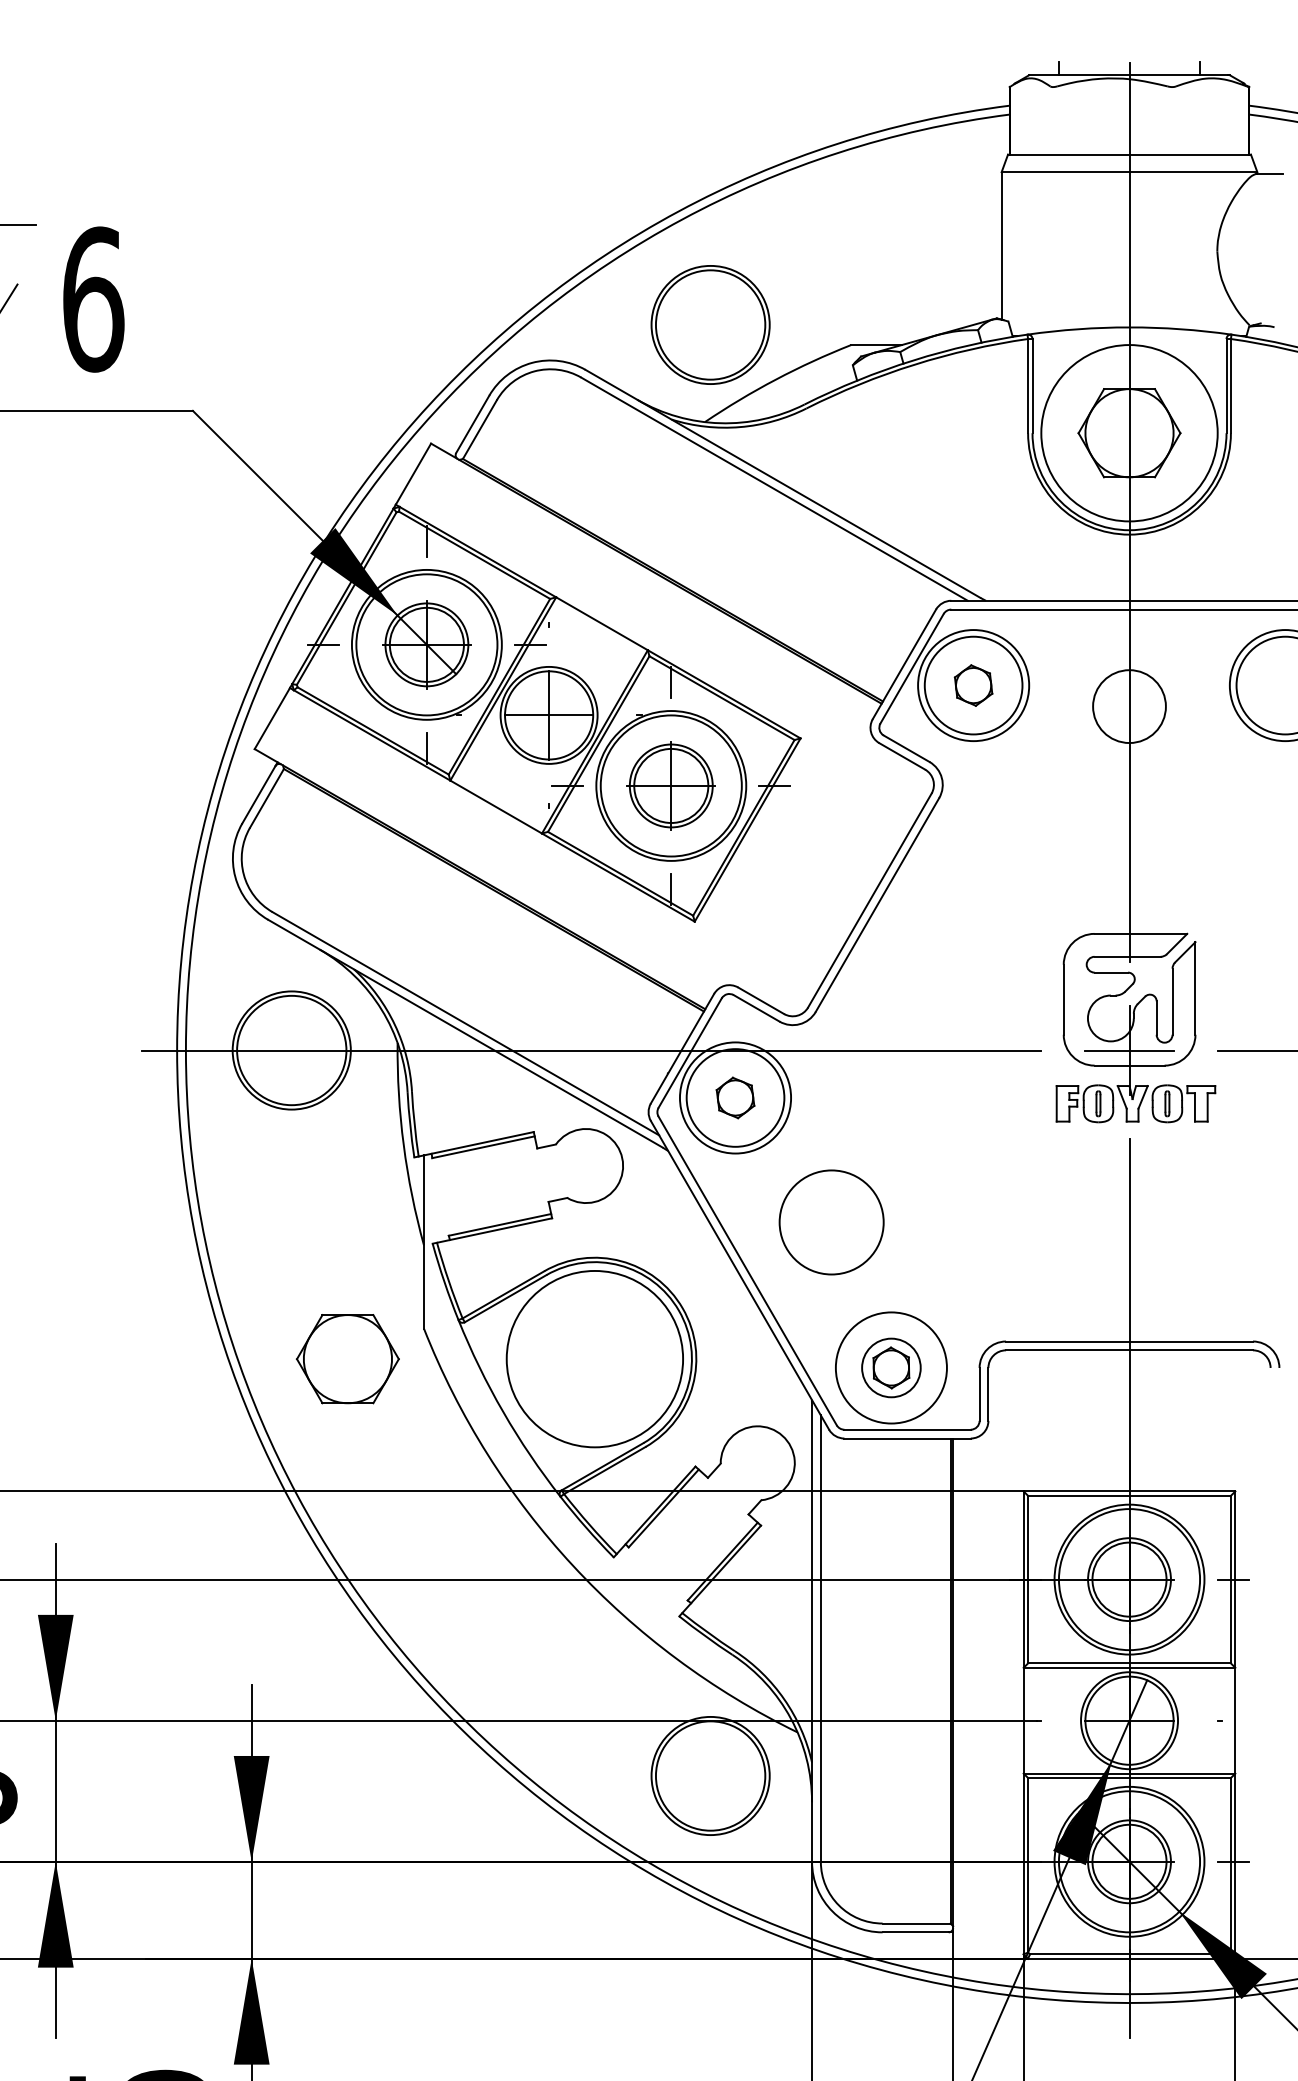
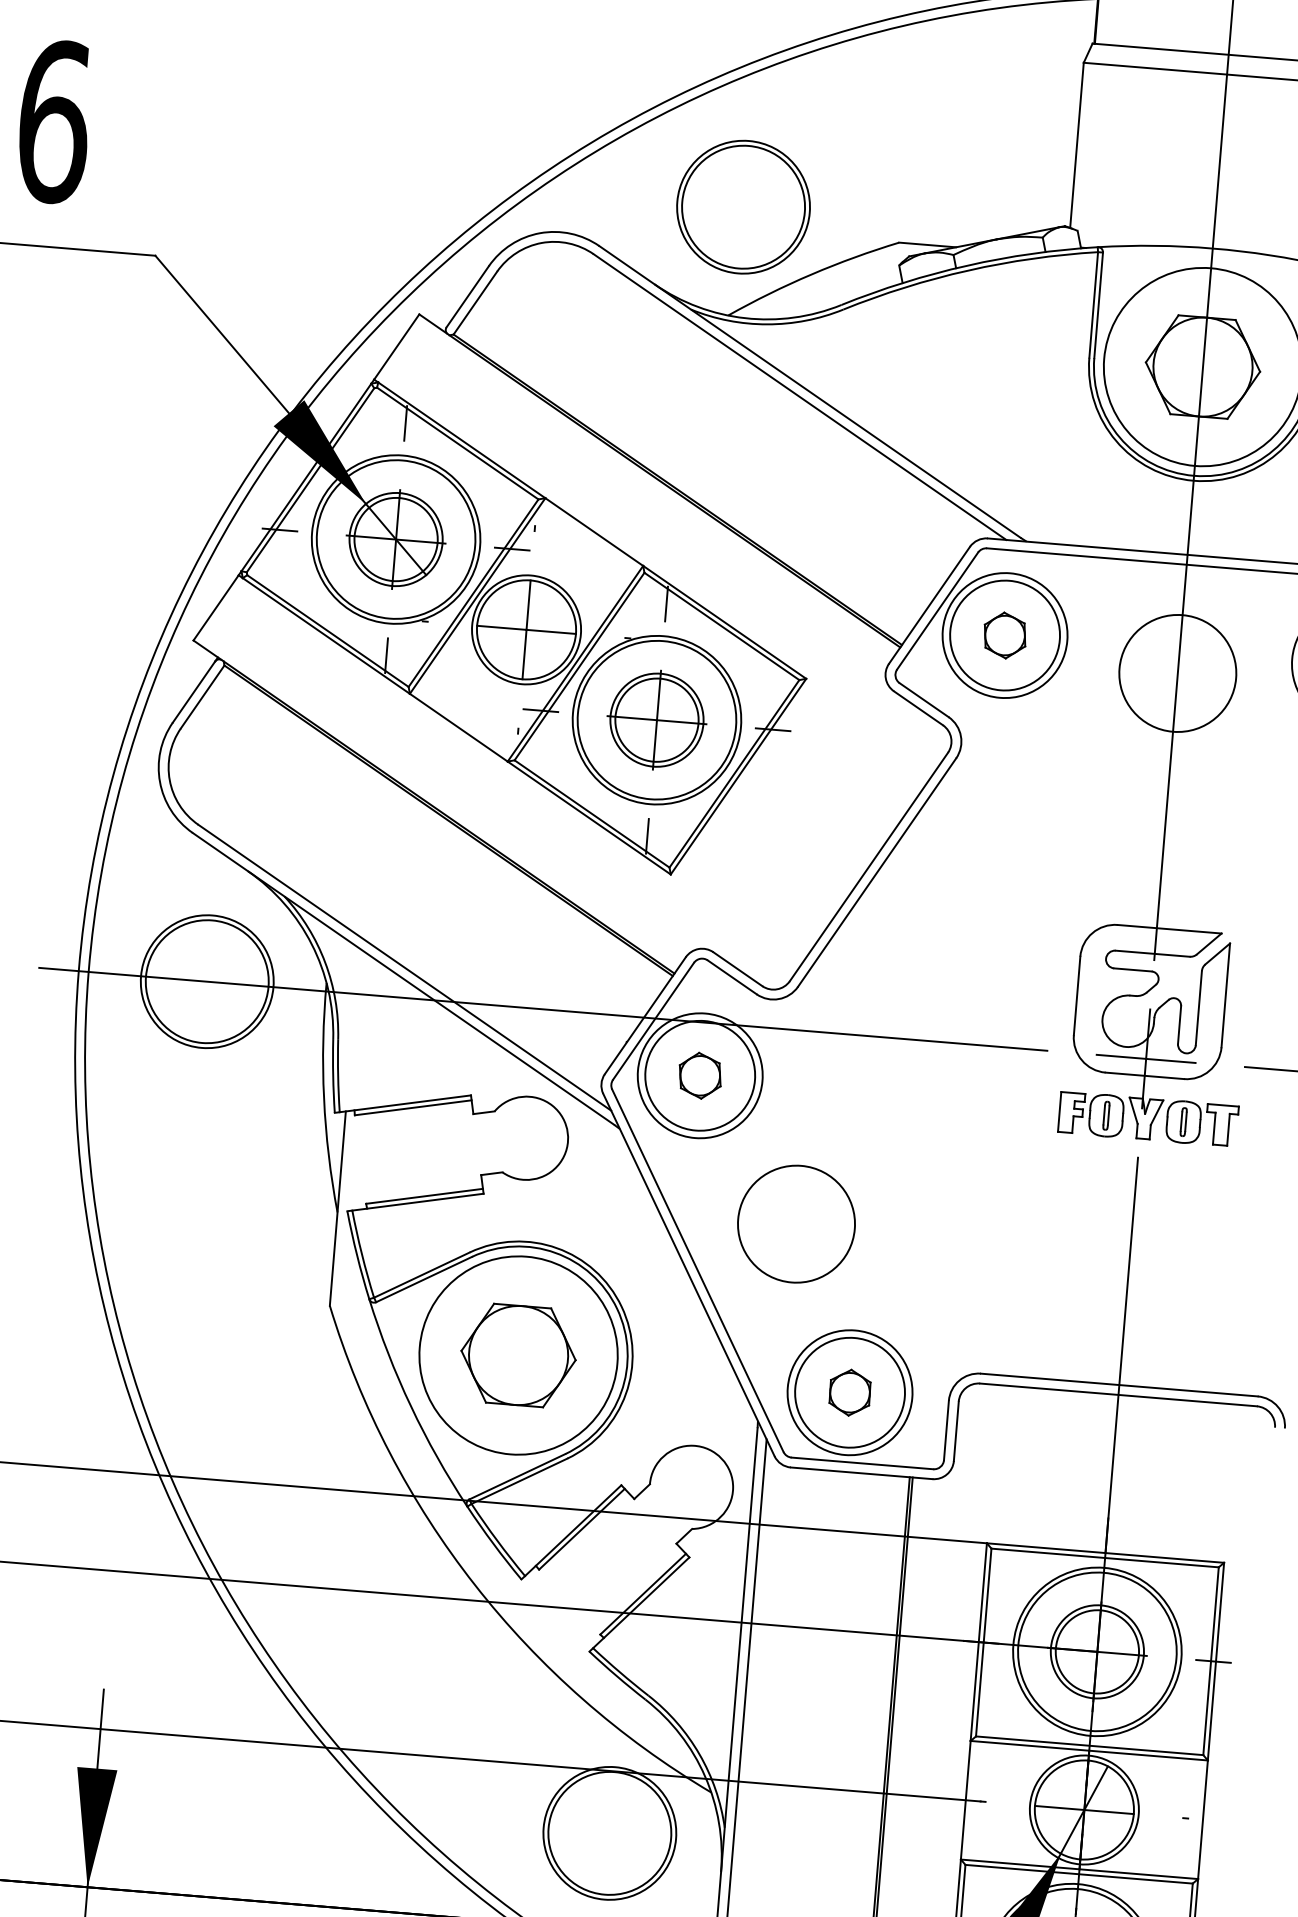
circle: (1129, 706) -> (1177, 673), size x1.43
part: (347, 1359) -> (518, 1355), moved
circle: (891, 1367) -> (850, 1392), size x1.67

